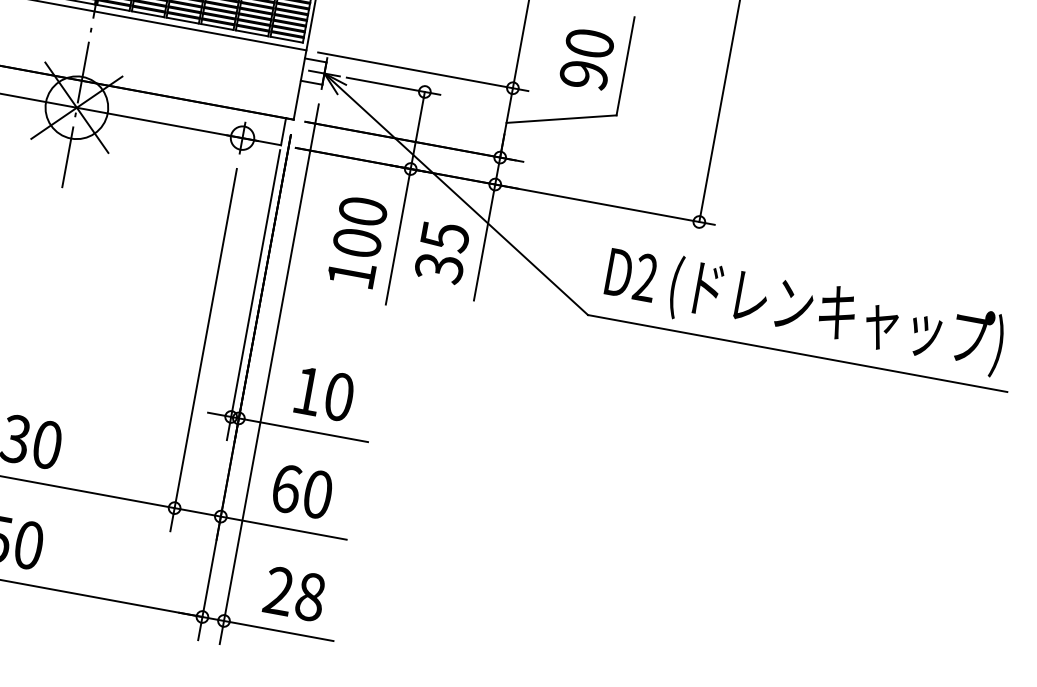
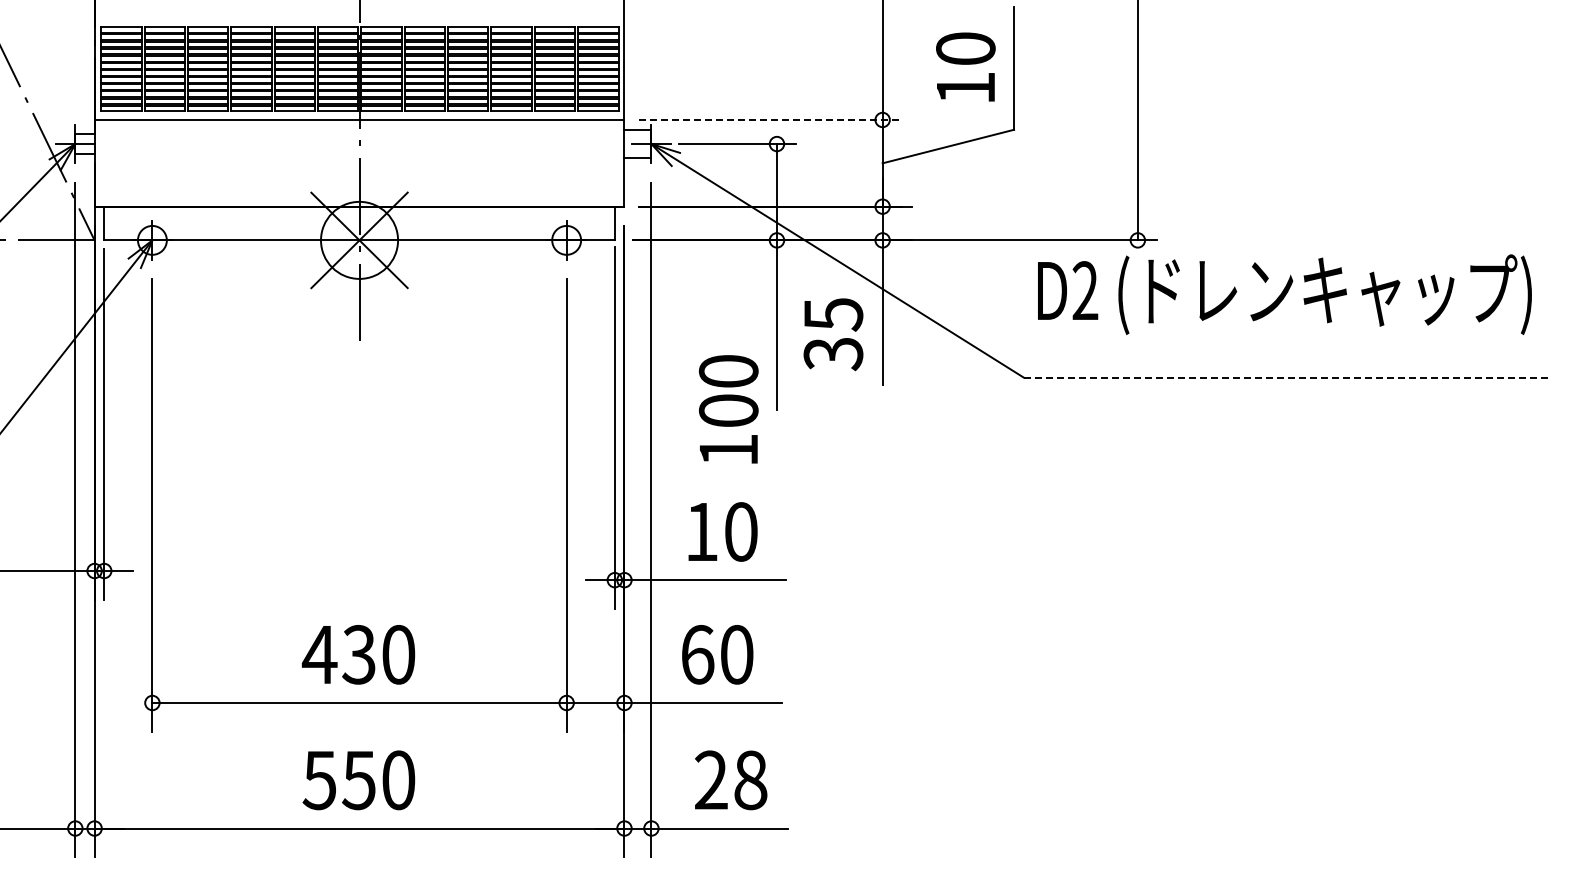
line: (424, 71) -> (771, 119), solid -> dashed
text: (583, 75) -> (965, 88), 90 -> 10
text: (357, 241) -> (728, 409), moved
text: (804, 309) -> (1284, 294), moved
line: (798, 353) -> (1286, 377), solid -> dashed

